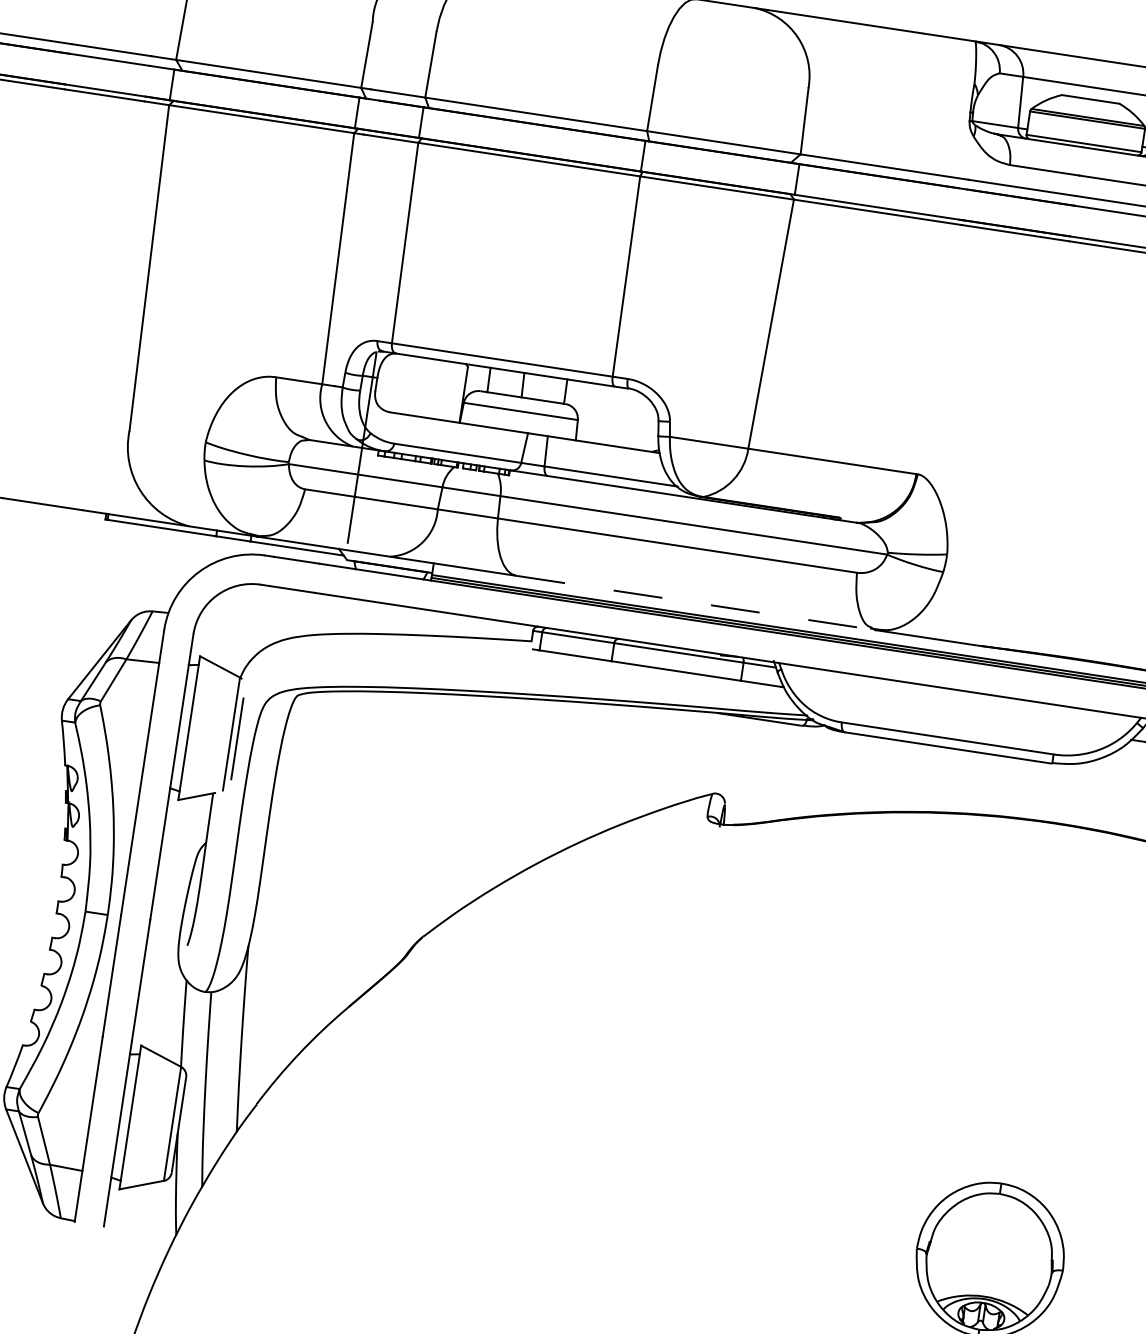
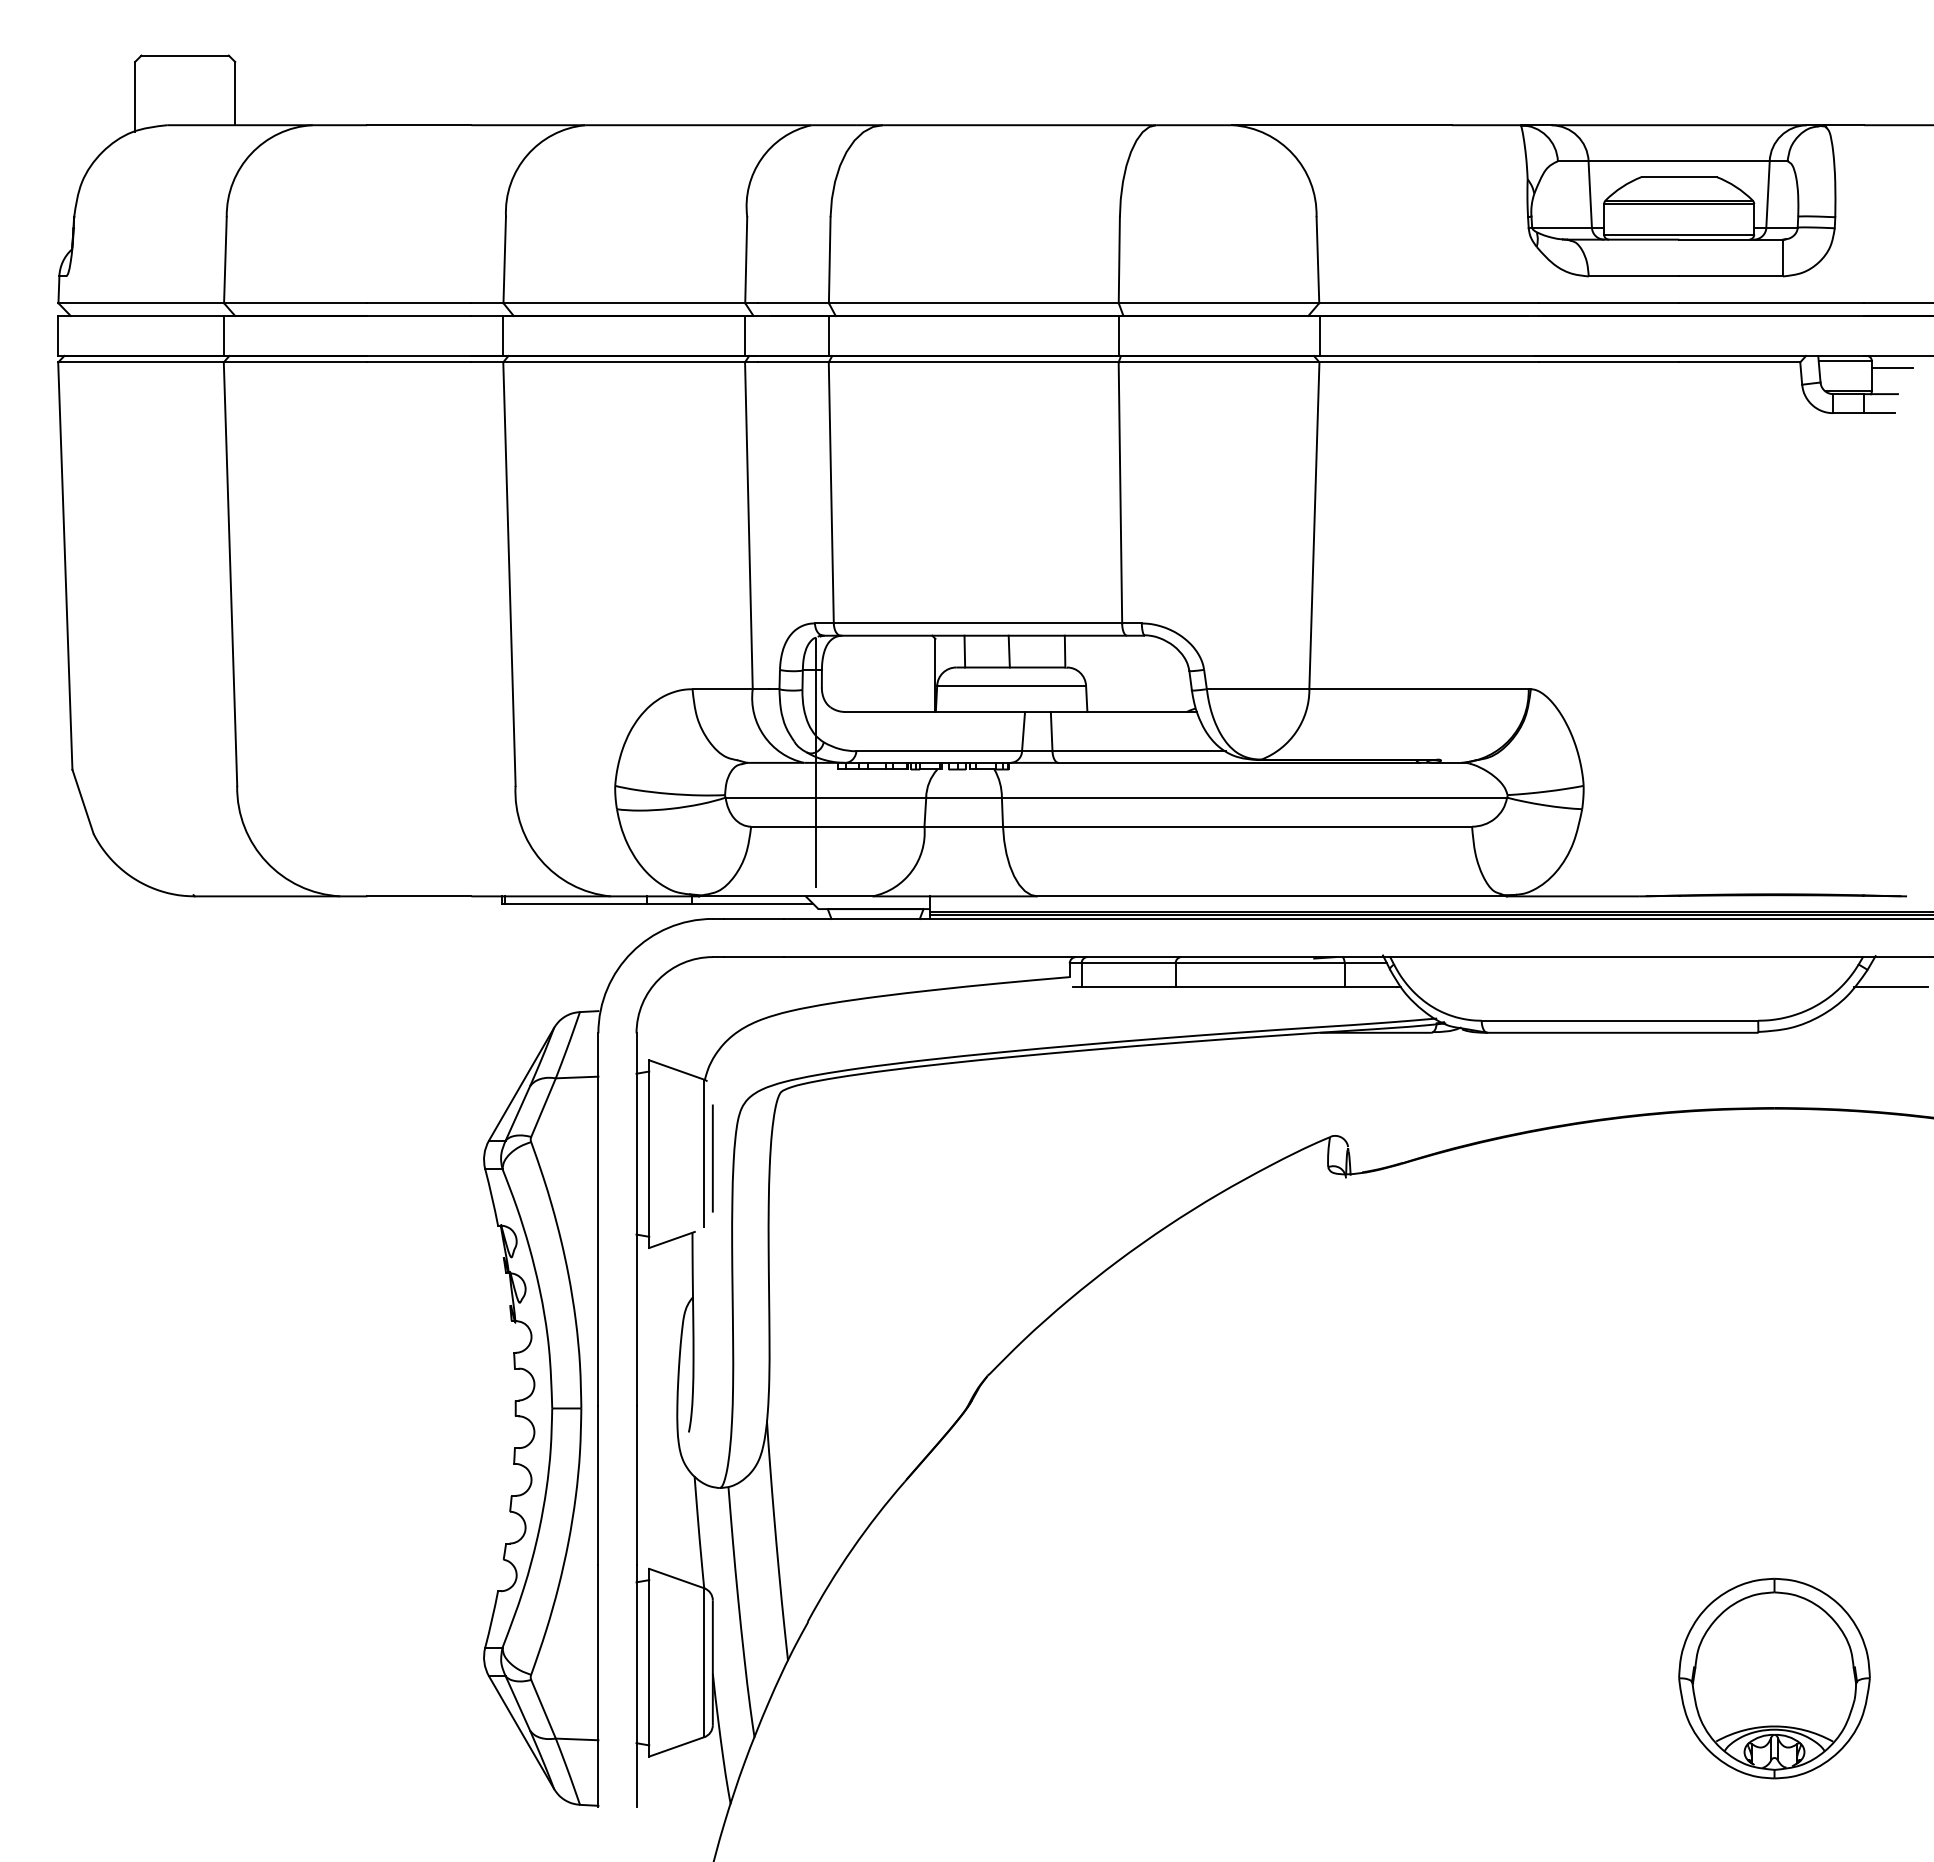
line: (696, 603) -> (1272, 896), dashed -> solid

